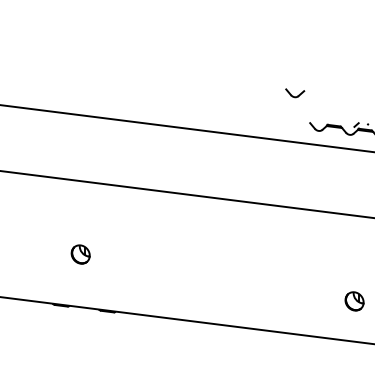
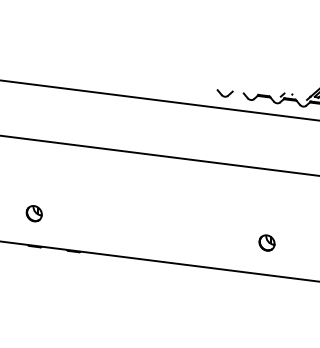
part: (294, 93) -> (224, 93), moved
part: (79, 254) -> (33, 213), moved
part: (353, 300) -> (266, 242), moved

